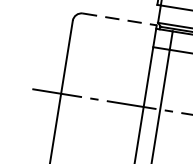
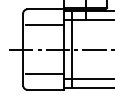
line: (121, 20) -> (46, 9), dashed -> solid
line: (112, 49) -> (44, 24), added
line: (96, 151) -> (44, 74), added

